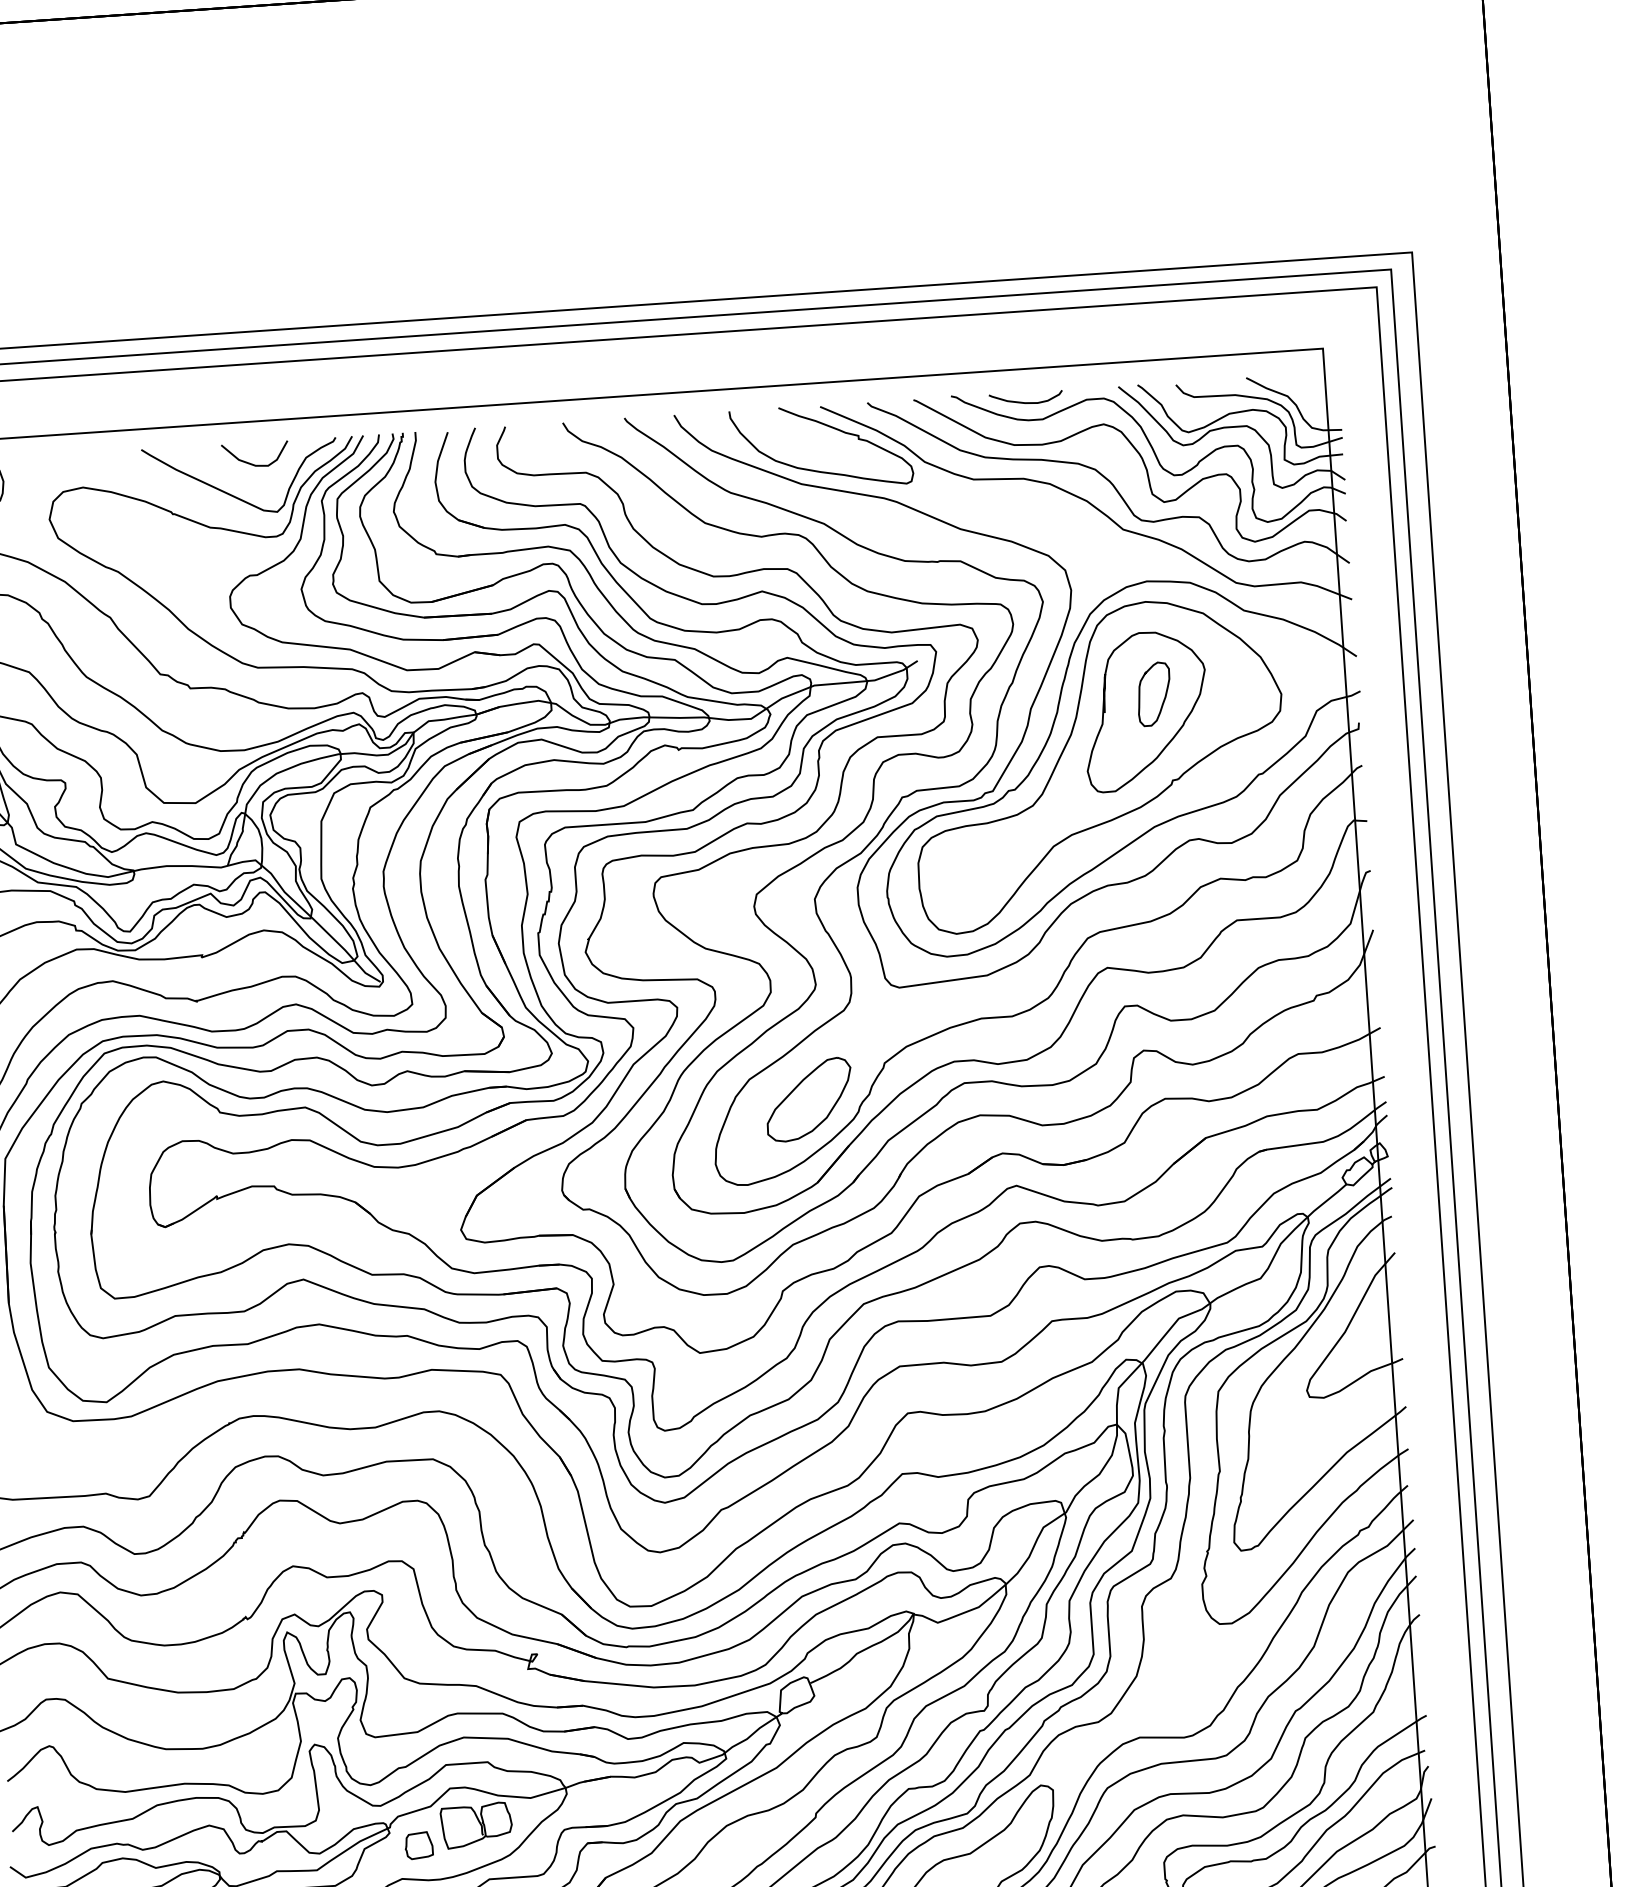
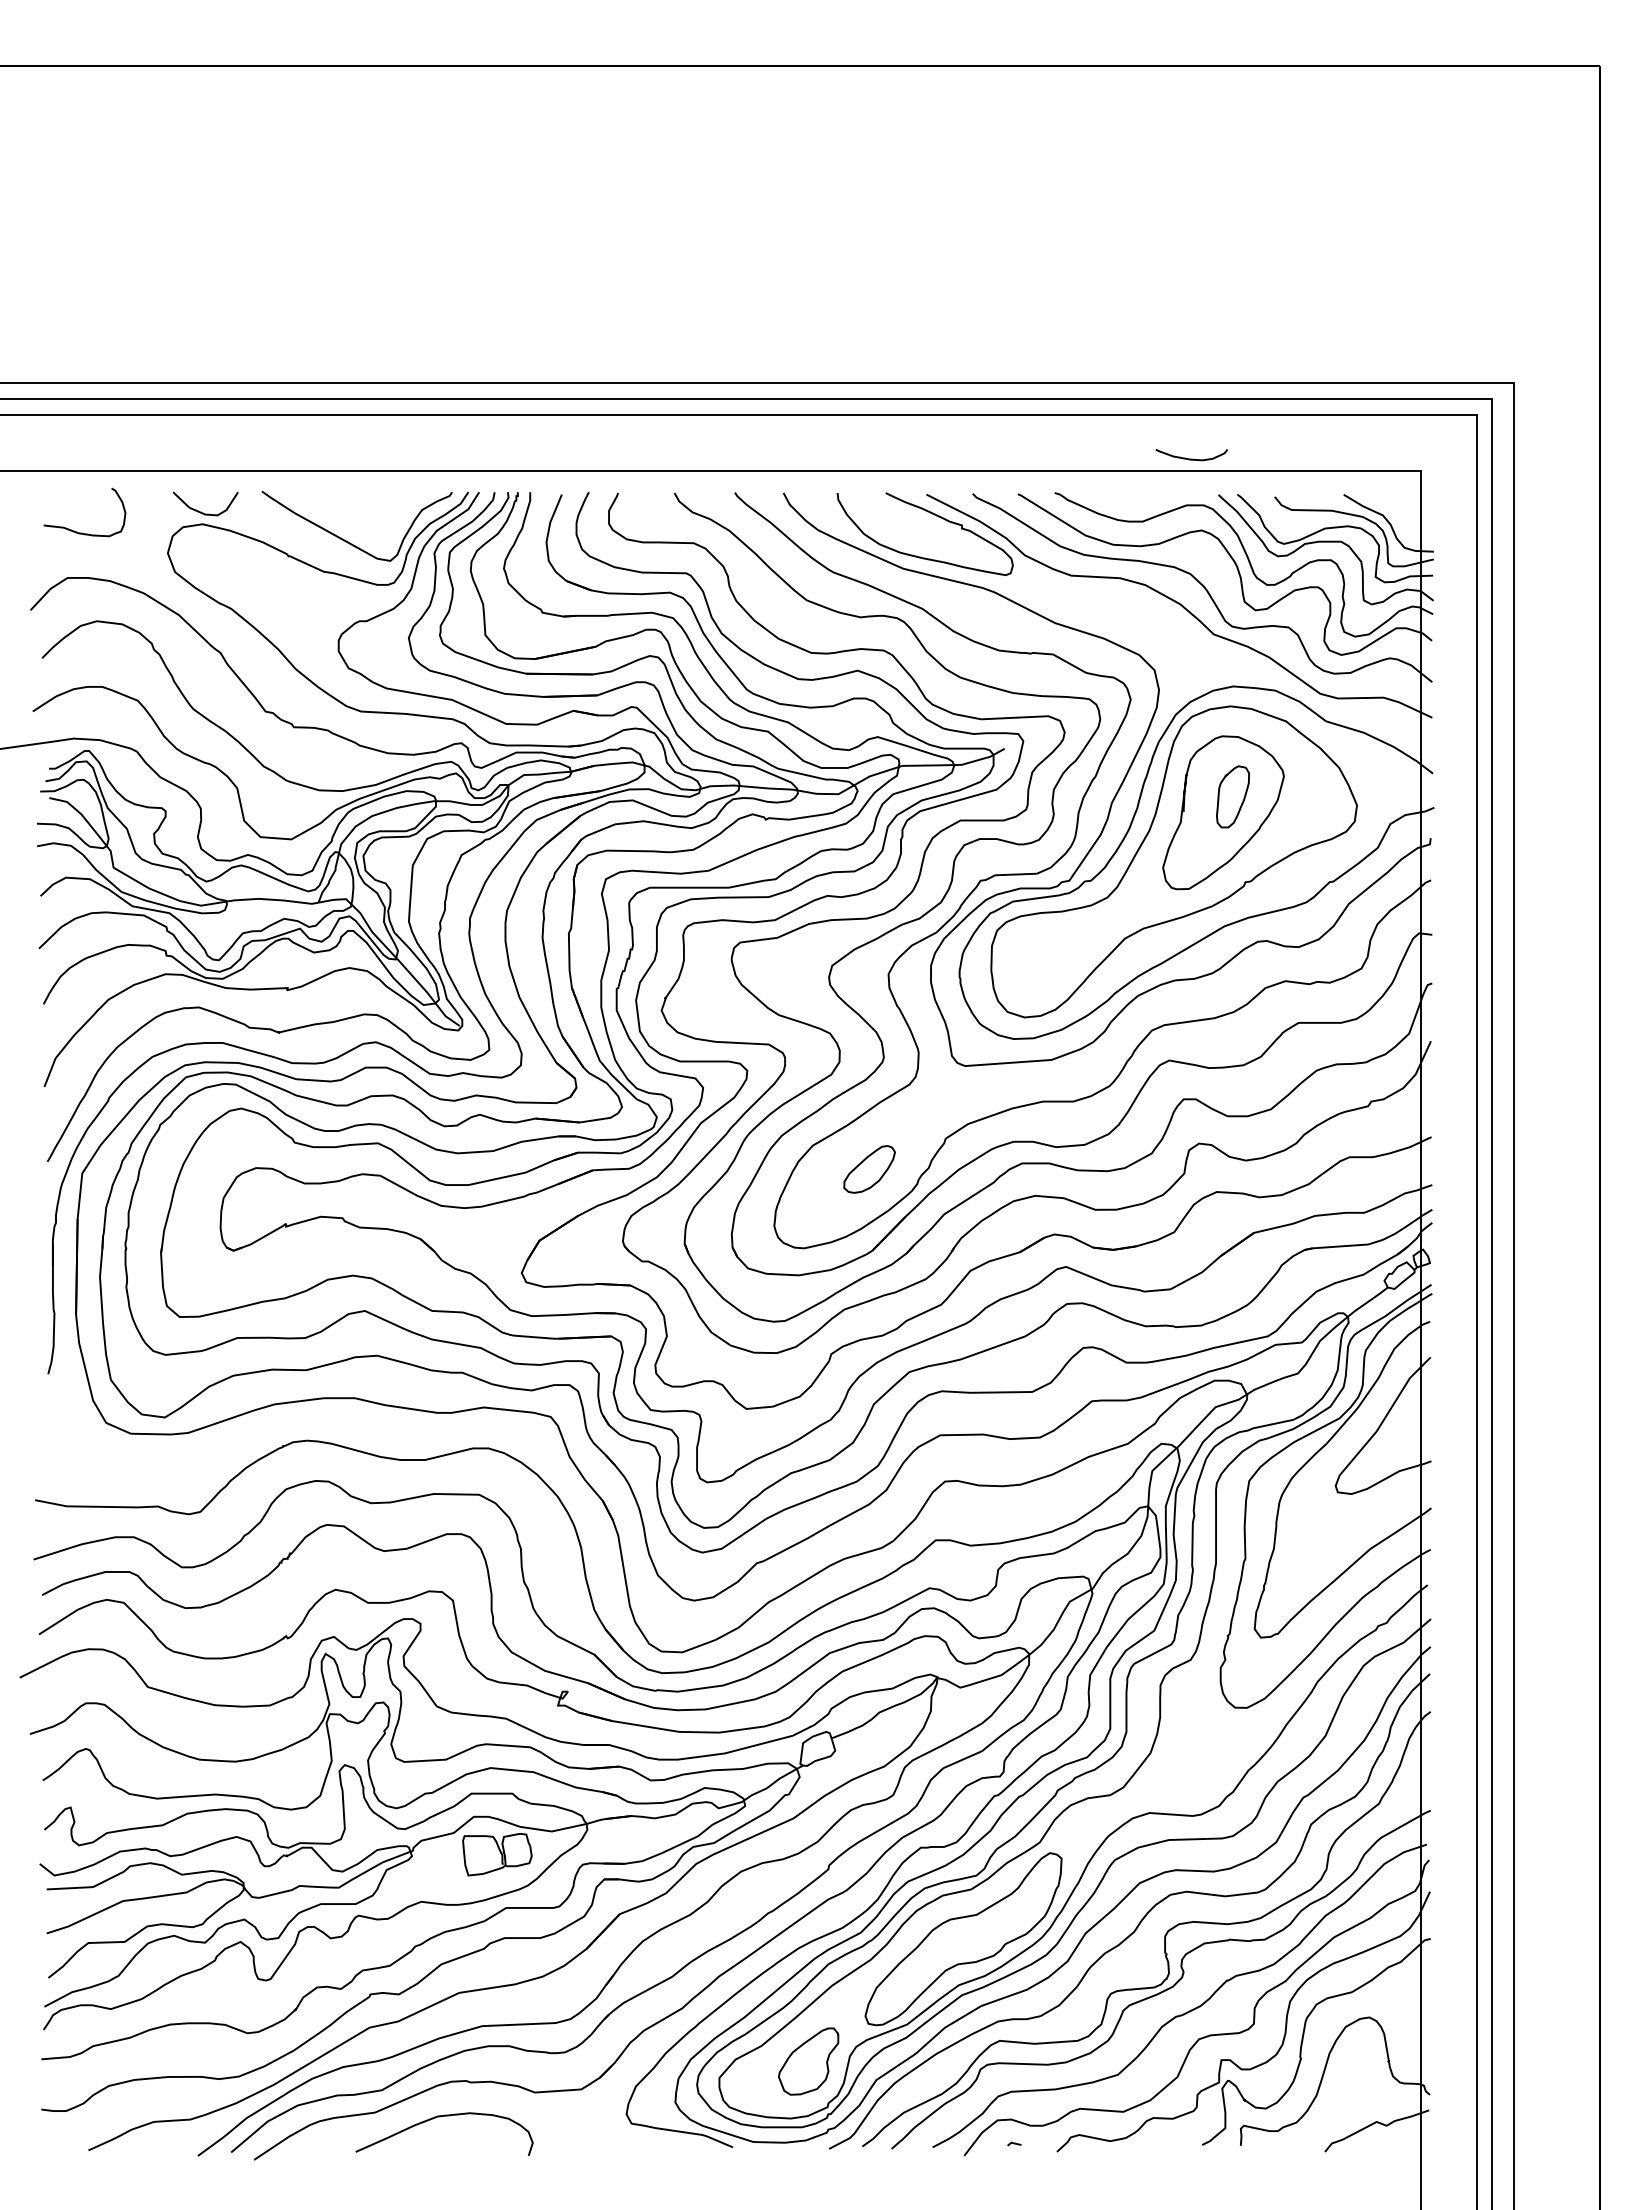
curve: (1026, 401) -> (1191, 458), moved
curve: (251, 462) -> (201, 511), moved
part: (808, 1099) -> (869, 1169), size x0.6
part: (418, 1845) -> (439, 1870), removed

